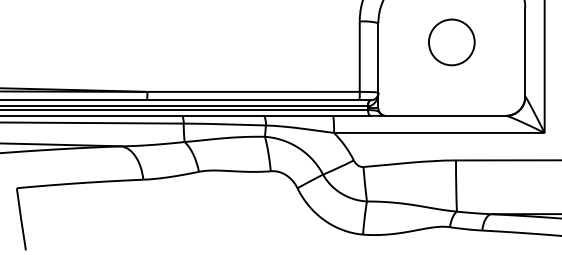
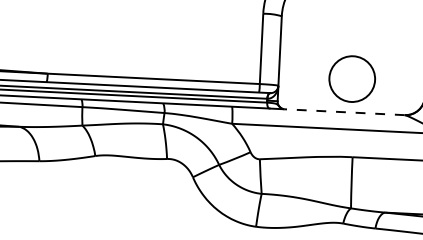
circle: (451, 42) -> (351, 79), moved
line: (445, 115) -> (344, 111), solid -> dashed

